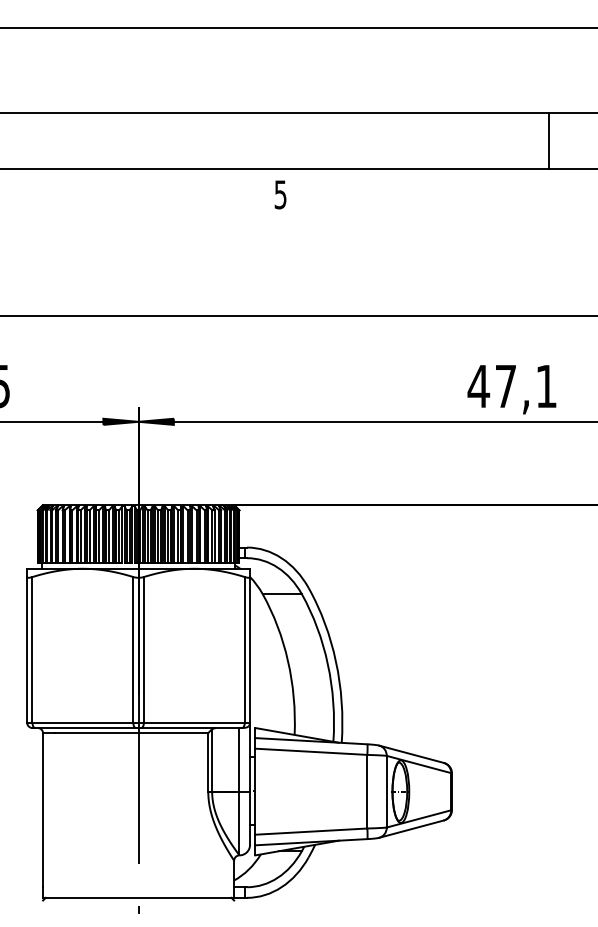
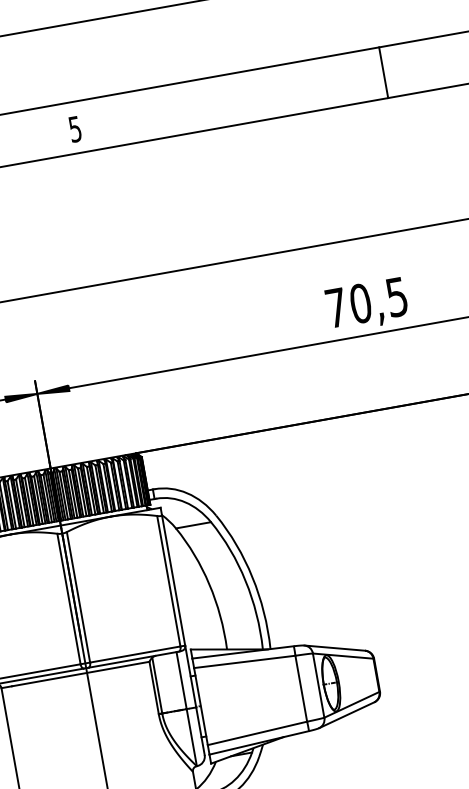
line: (549, 140) -> (383, 72), moved
text: (280, 194) -> (75, 129), moved
text: (511, 386) -> (365, 302), 47,1 -> 70,5

